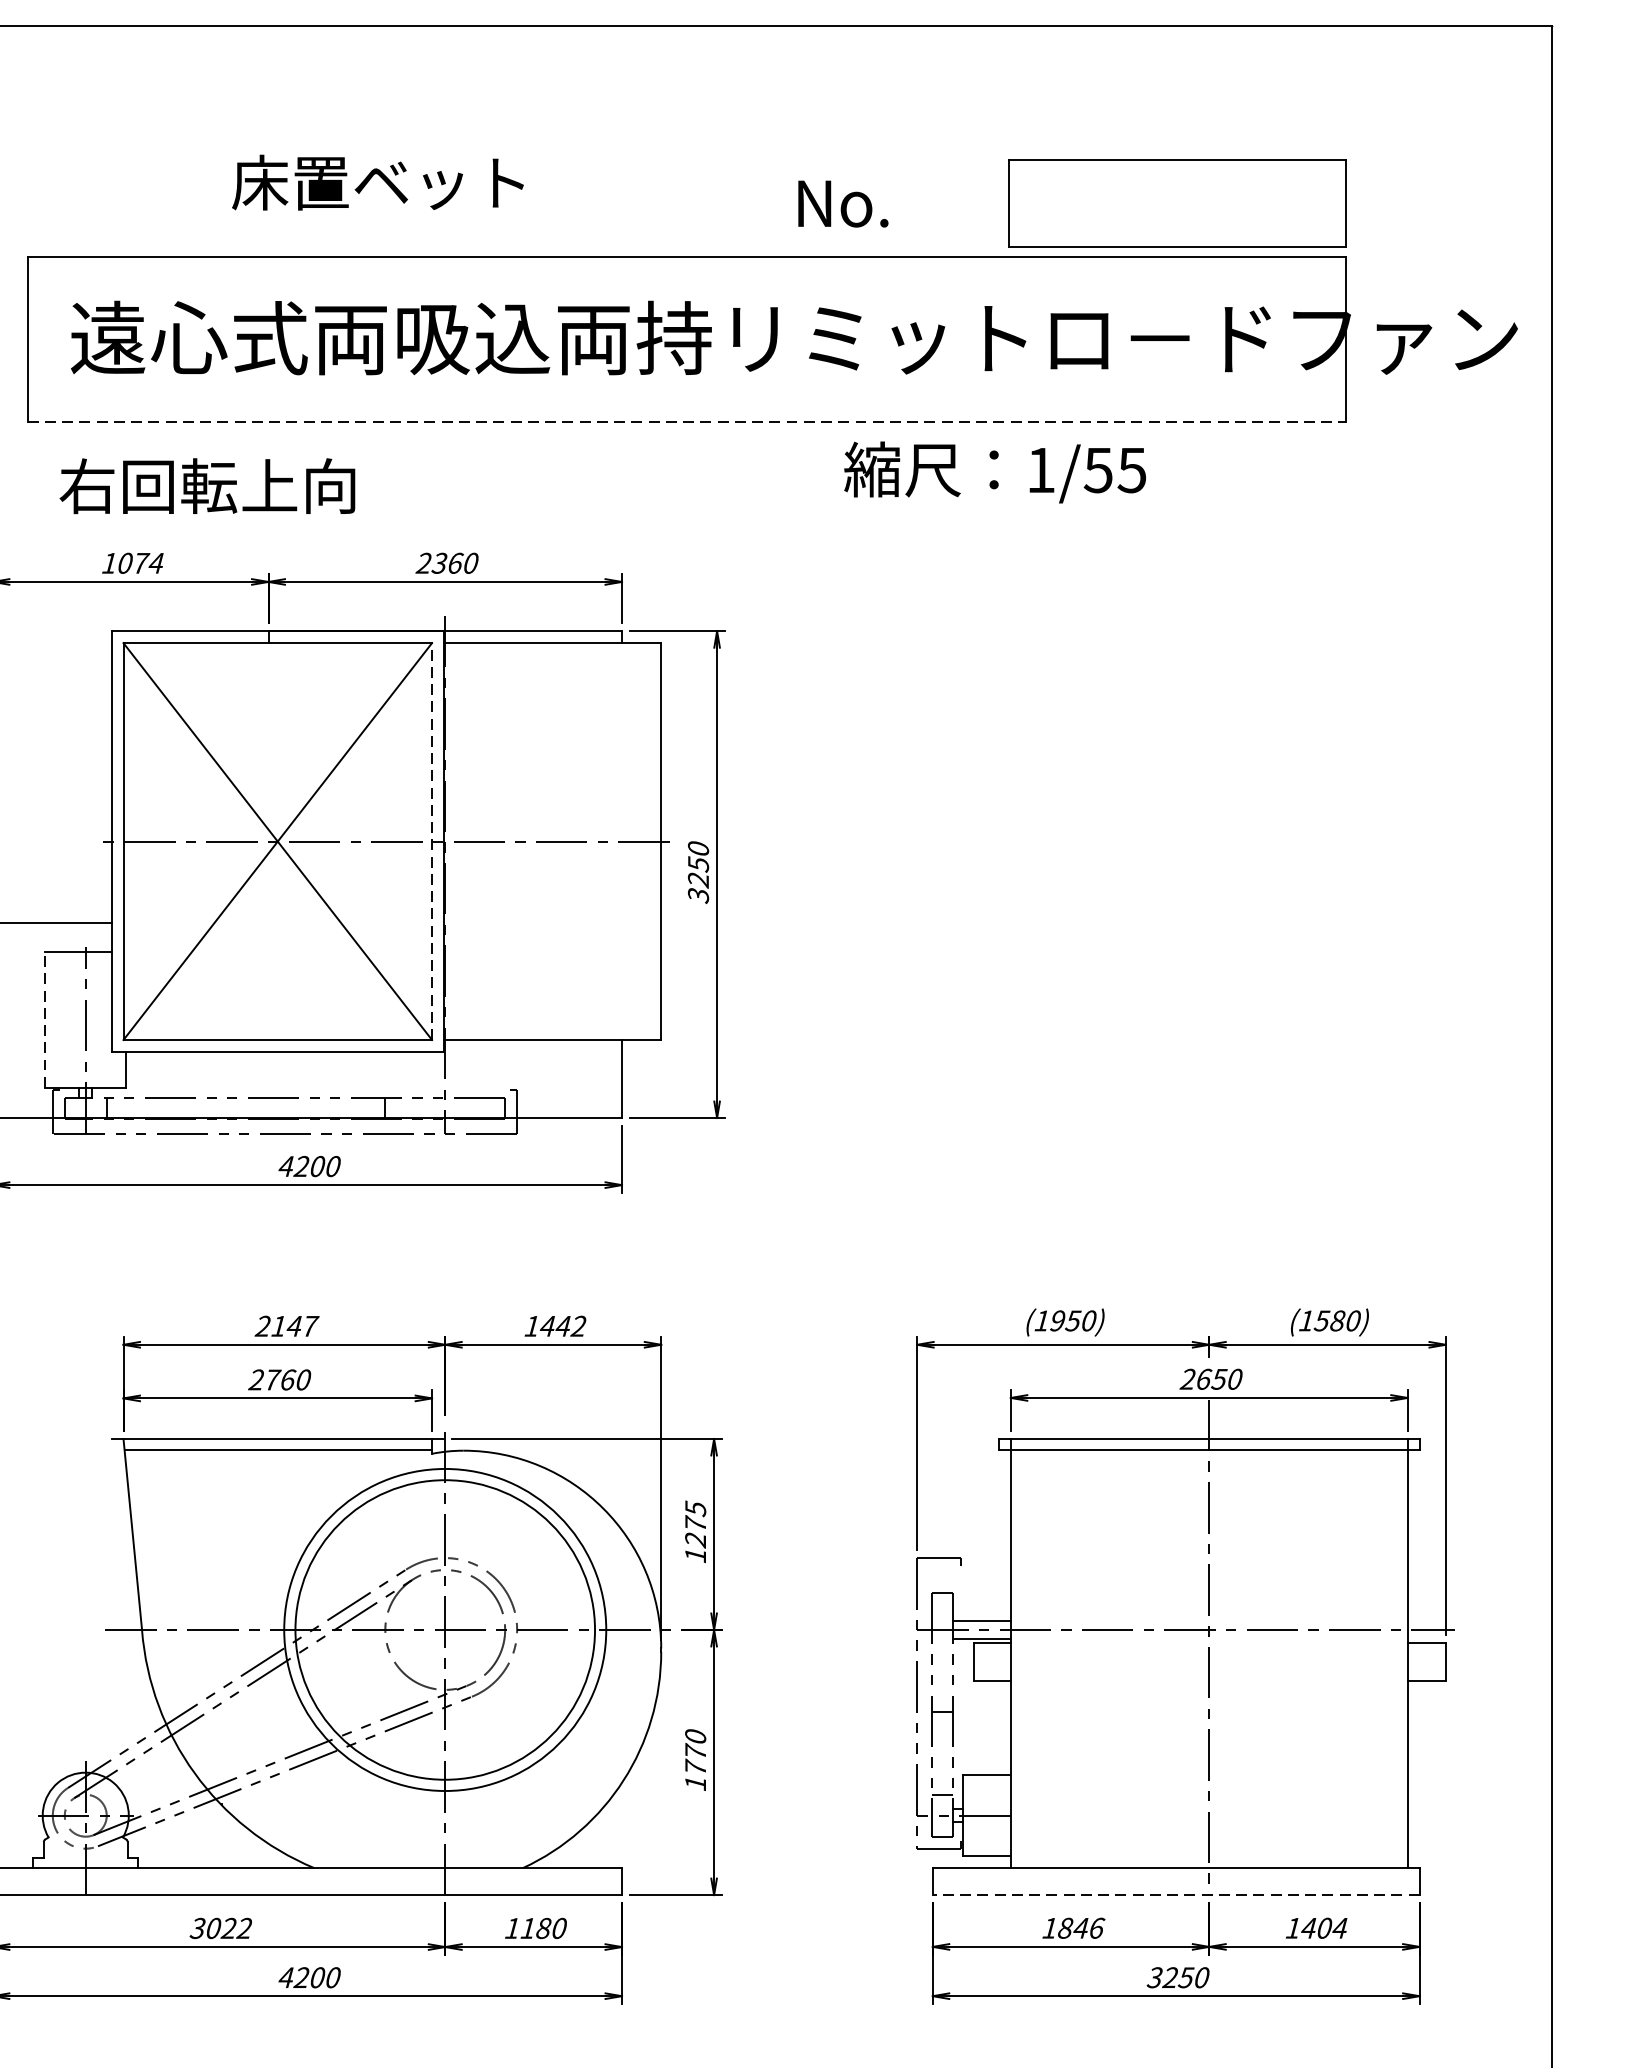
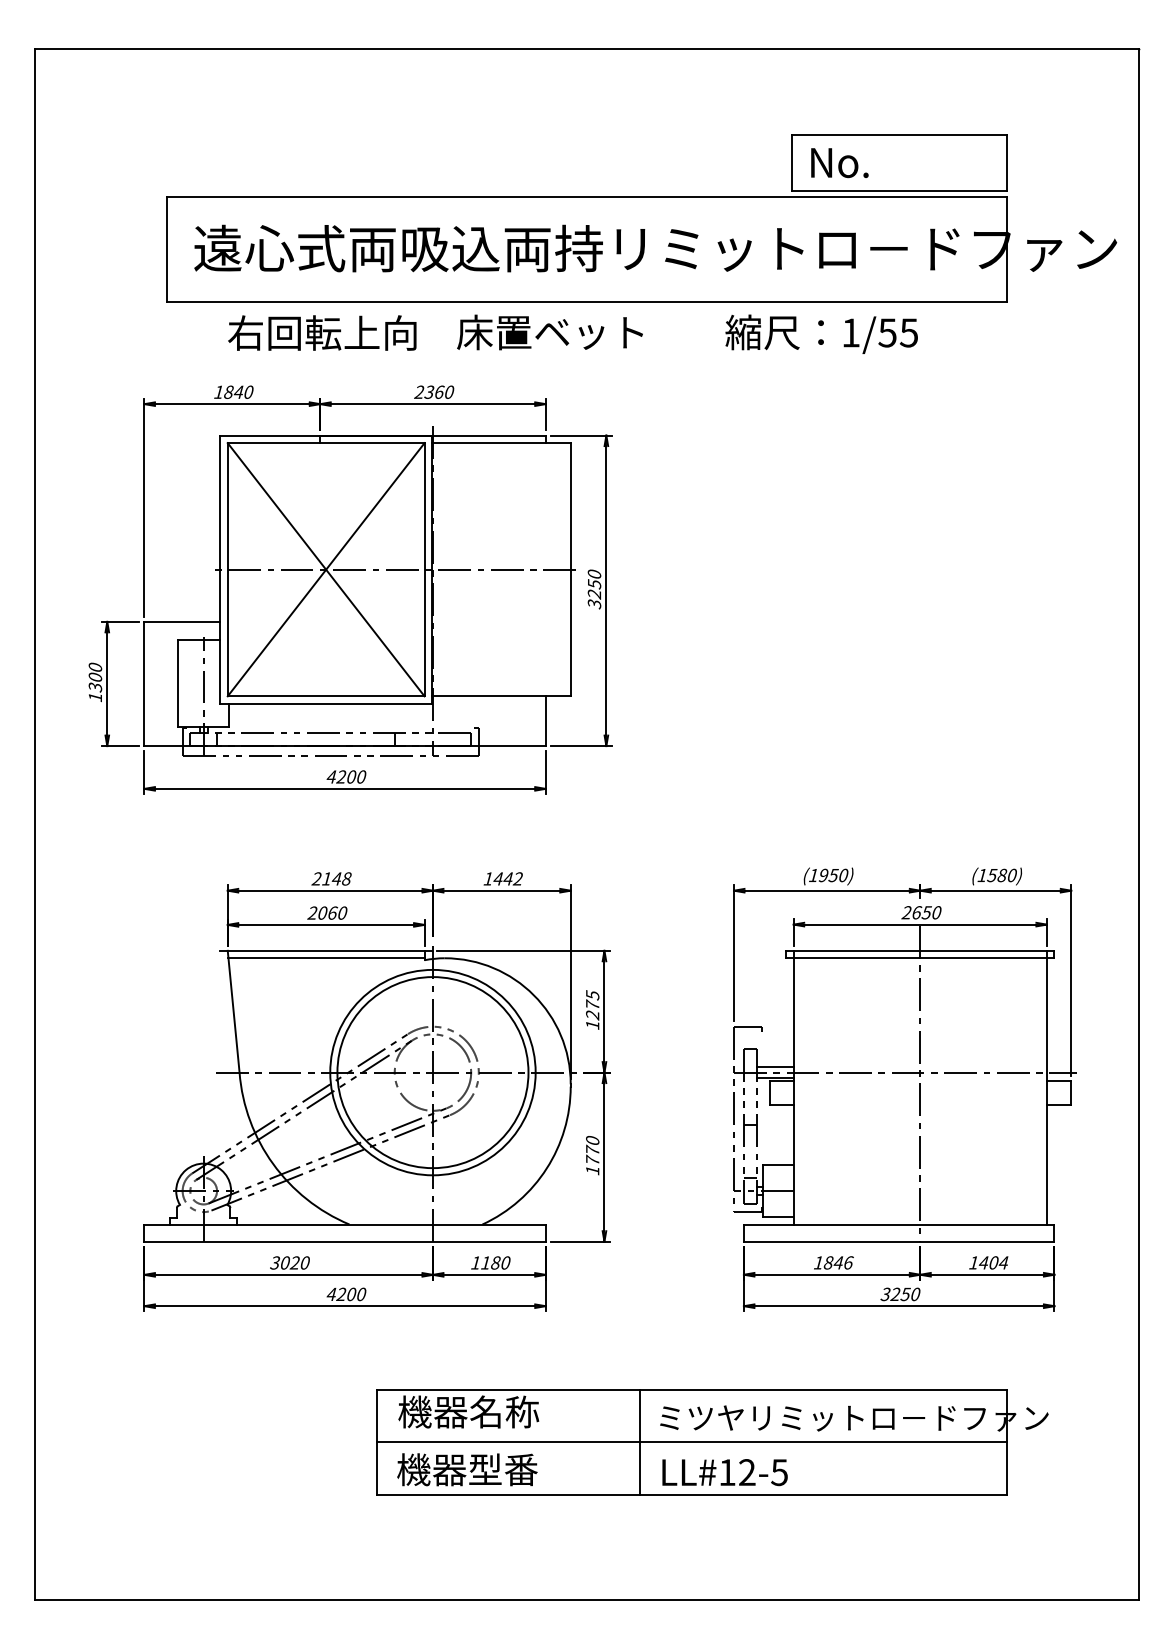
text: (377, 182) -> (549, 332), moved
text: (842, 204) -> (839, 163), moved
line: (687, 421) -> (587, 301), dashed -> solid
text: (994, 471) -> (821, 333), moved
text: (207, 485) -> (322, 332), moved
text: (140, 562) -> (238, 391), 1074 -> 1840
line: (431, 841) -> (424, 569), dashed -> solid
line: (44, 1019) -> (177, 683), dashed -> solid
text: (311, 1325) -> (347, 878), 2147 -> 2148
text: (273, 1378) -> (323, 912), 2760 -> 2060
line: (1175, 1894) -> (898, 1241), dashed -> solid
text: (243, 1927) -> (304, 1262), 3022 -> 3020

